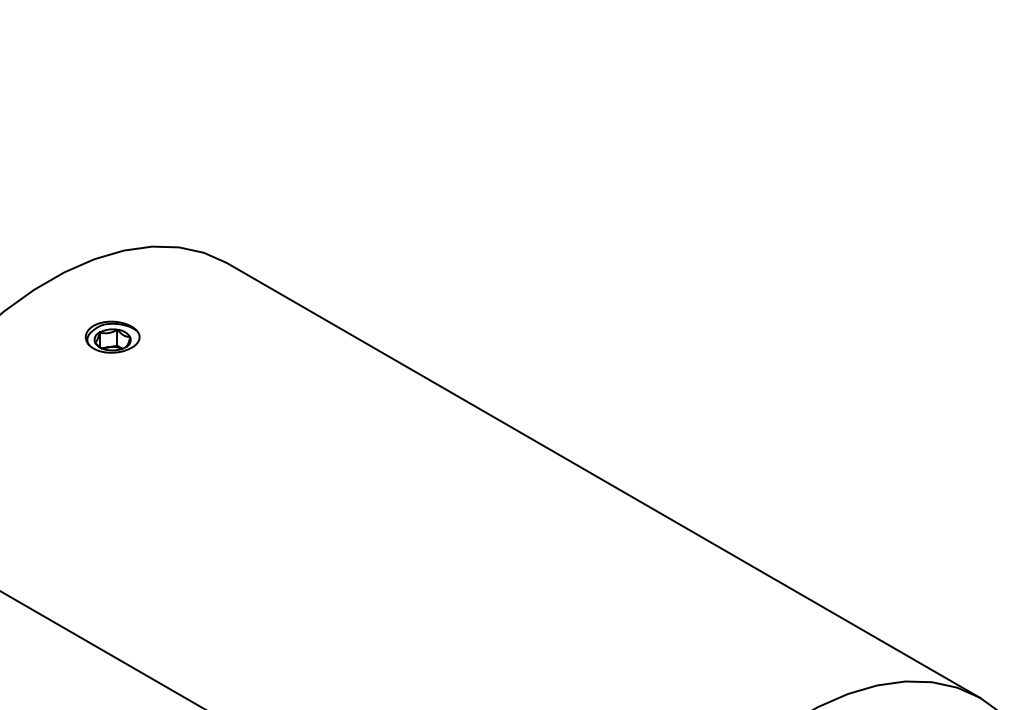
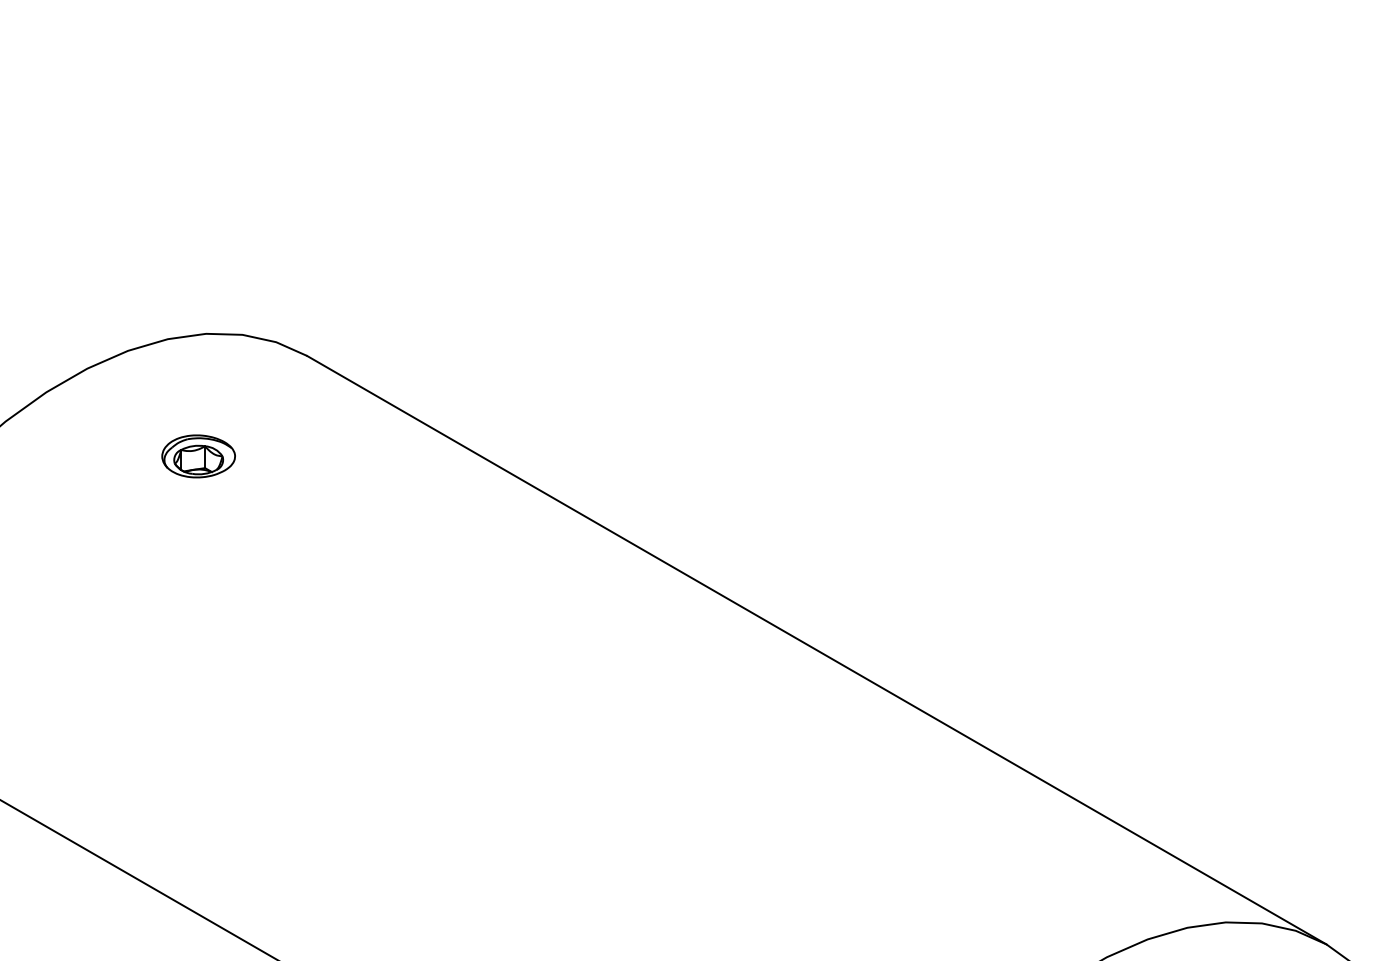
part: (112, 336) -> (198, 455), moved

